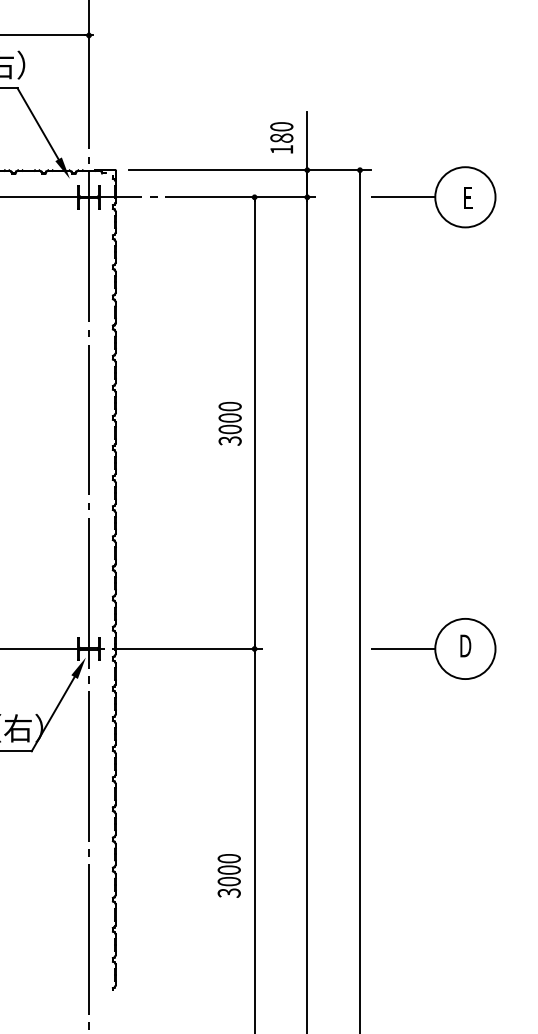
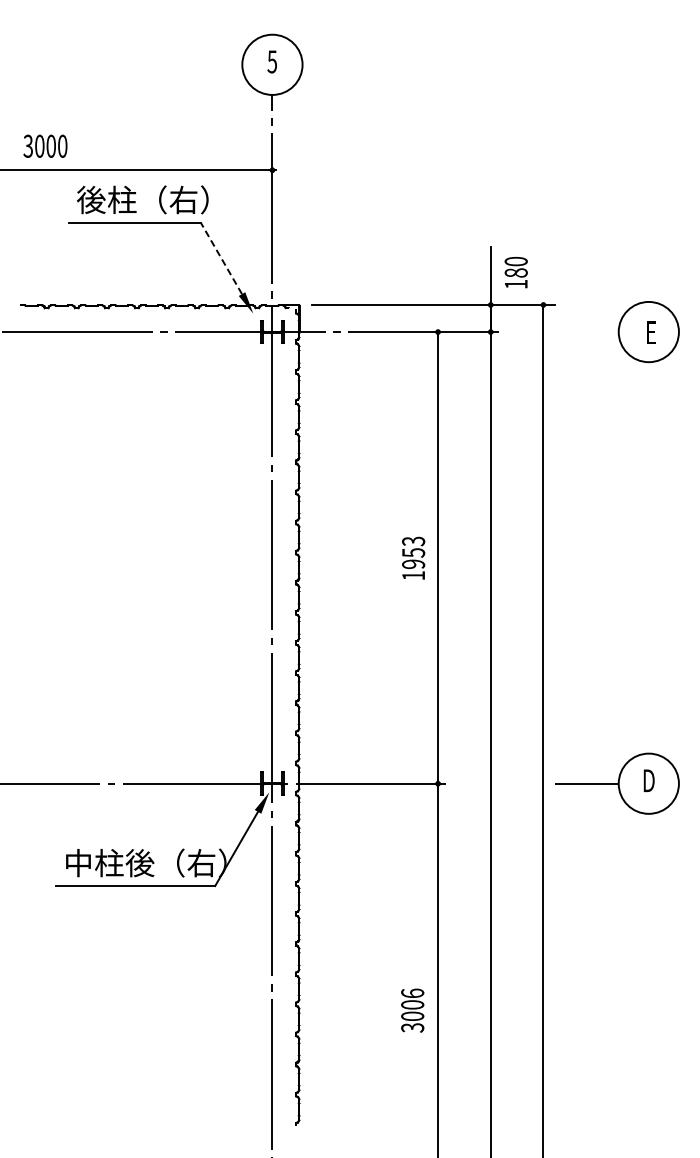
line: (38, 123) -> (221, 258), solid -> dashed
text: (281, 137) -> (515, 272), moved
line: (403, 197) -> (586, 332), removed
text: (230, 423) -> (413, 558), 3000 -> 1953
text: (229, 858) -> (412, 993), 3000 -> 3006

